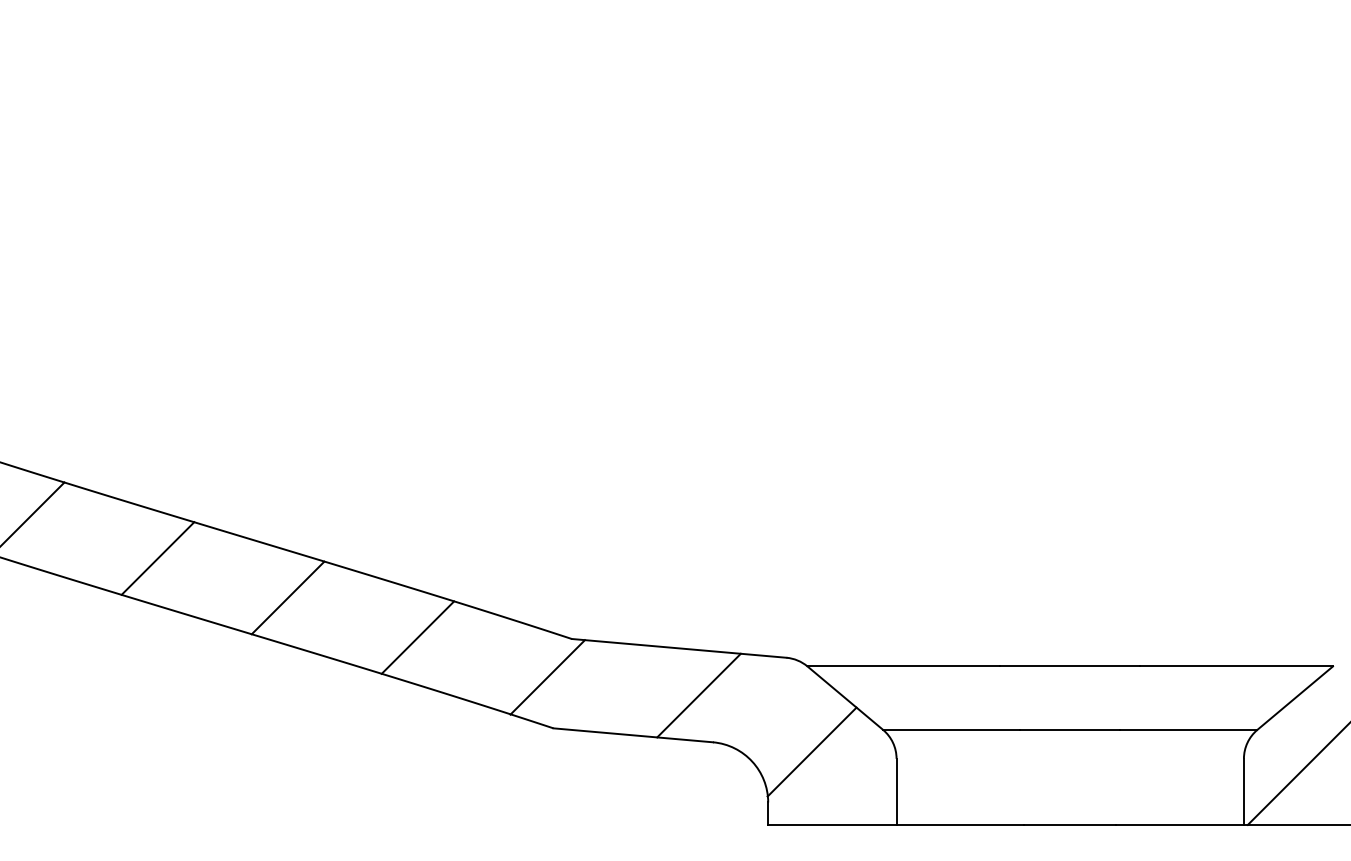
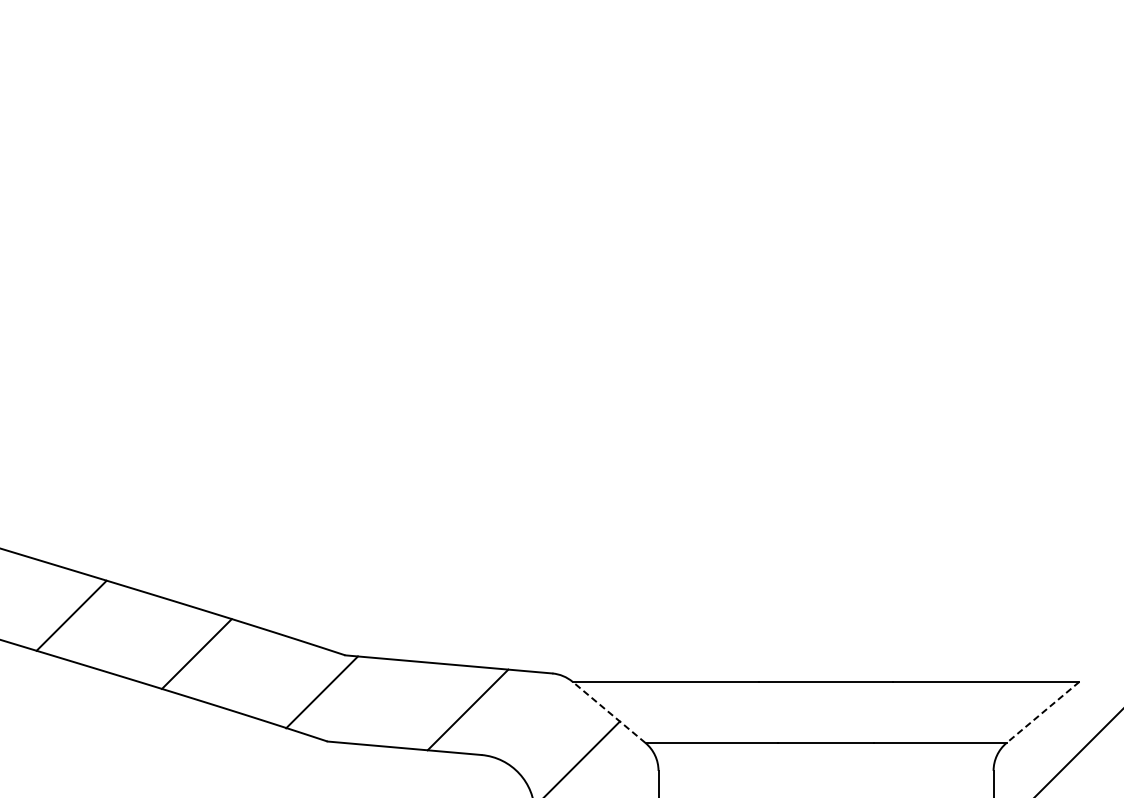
line: (844, 697) -> (608, 711), solid -> dashed
line: (1294, 698) -> (1042, 712), solid -> dashed

